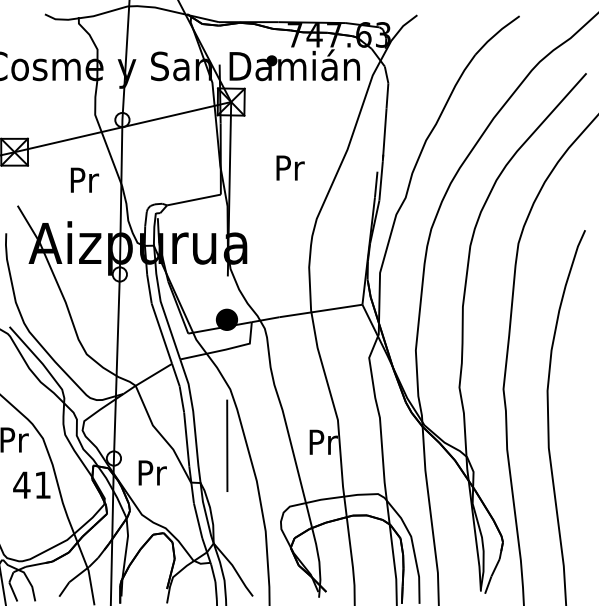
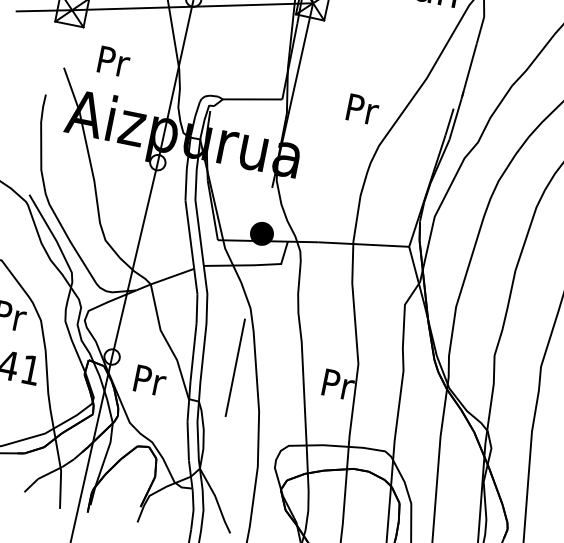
text: (290, 167) -> (362, 108), moved
text: (84, 179) -> (113, 60), moved

